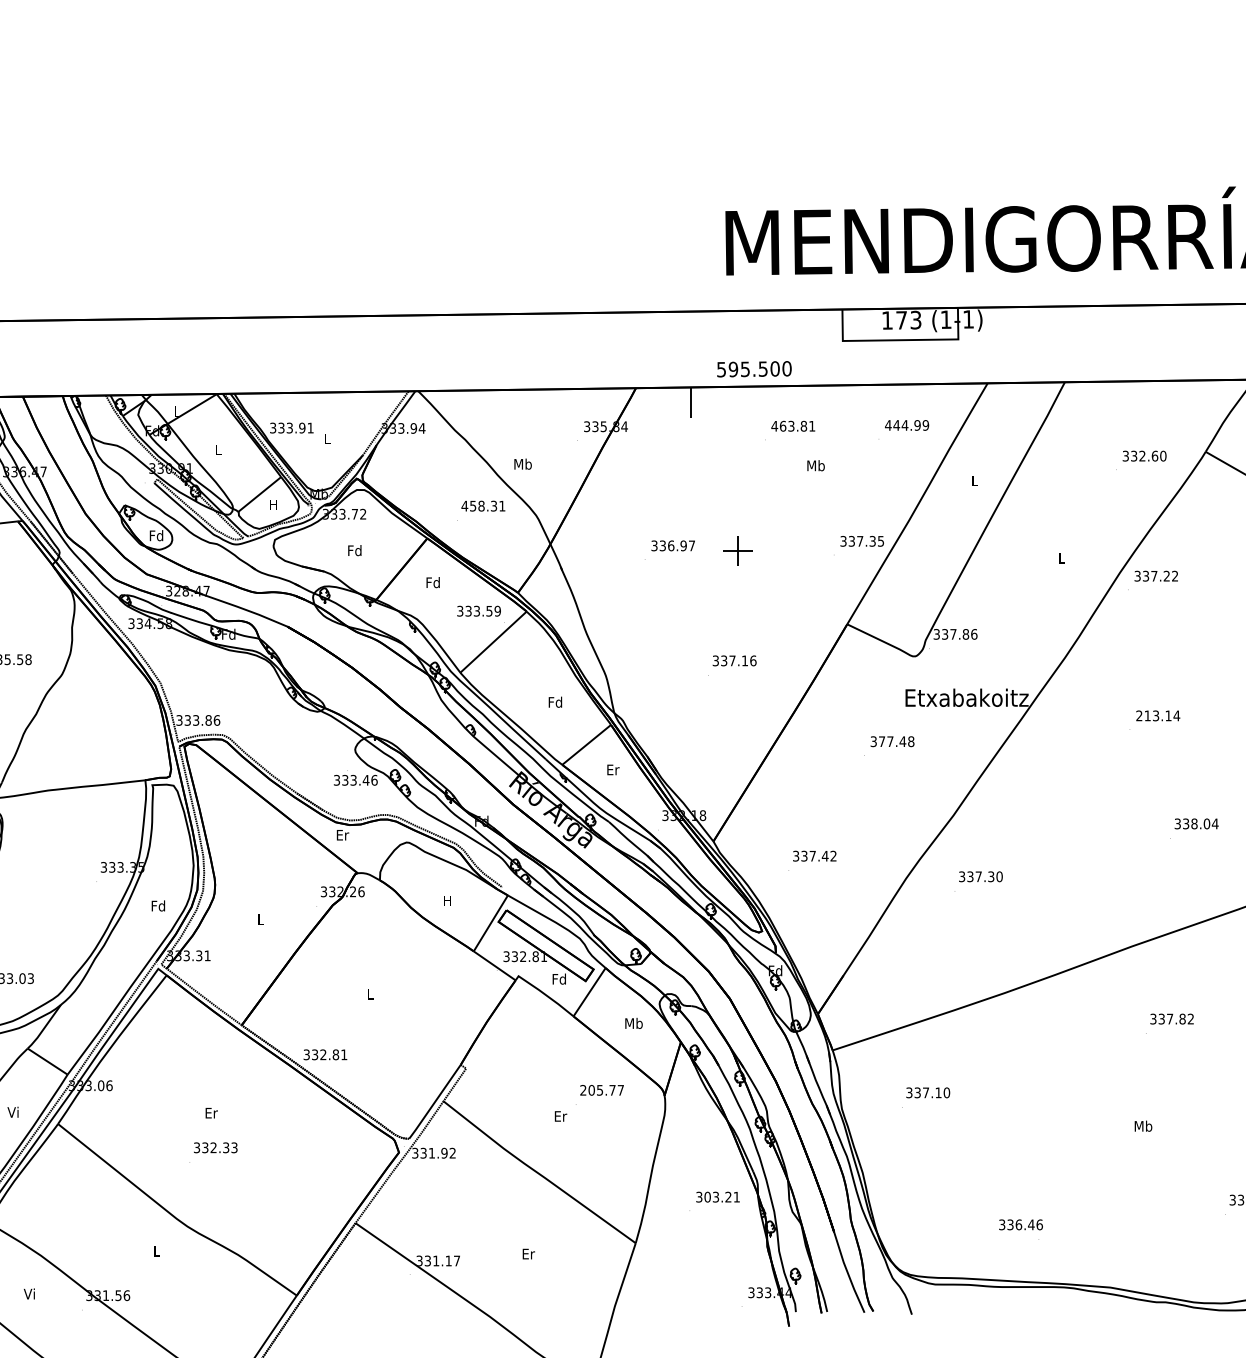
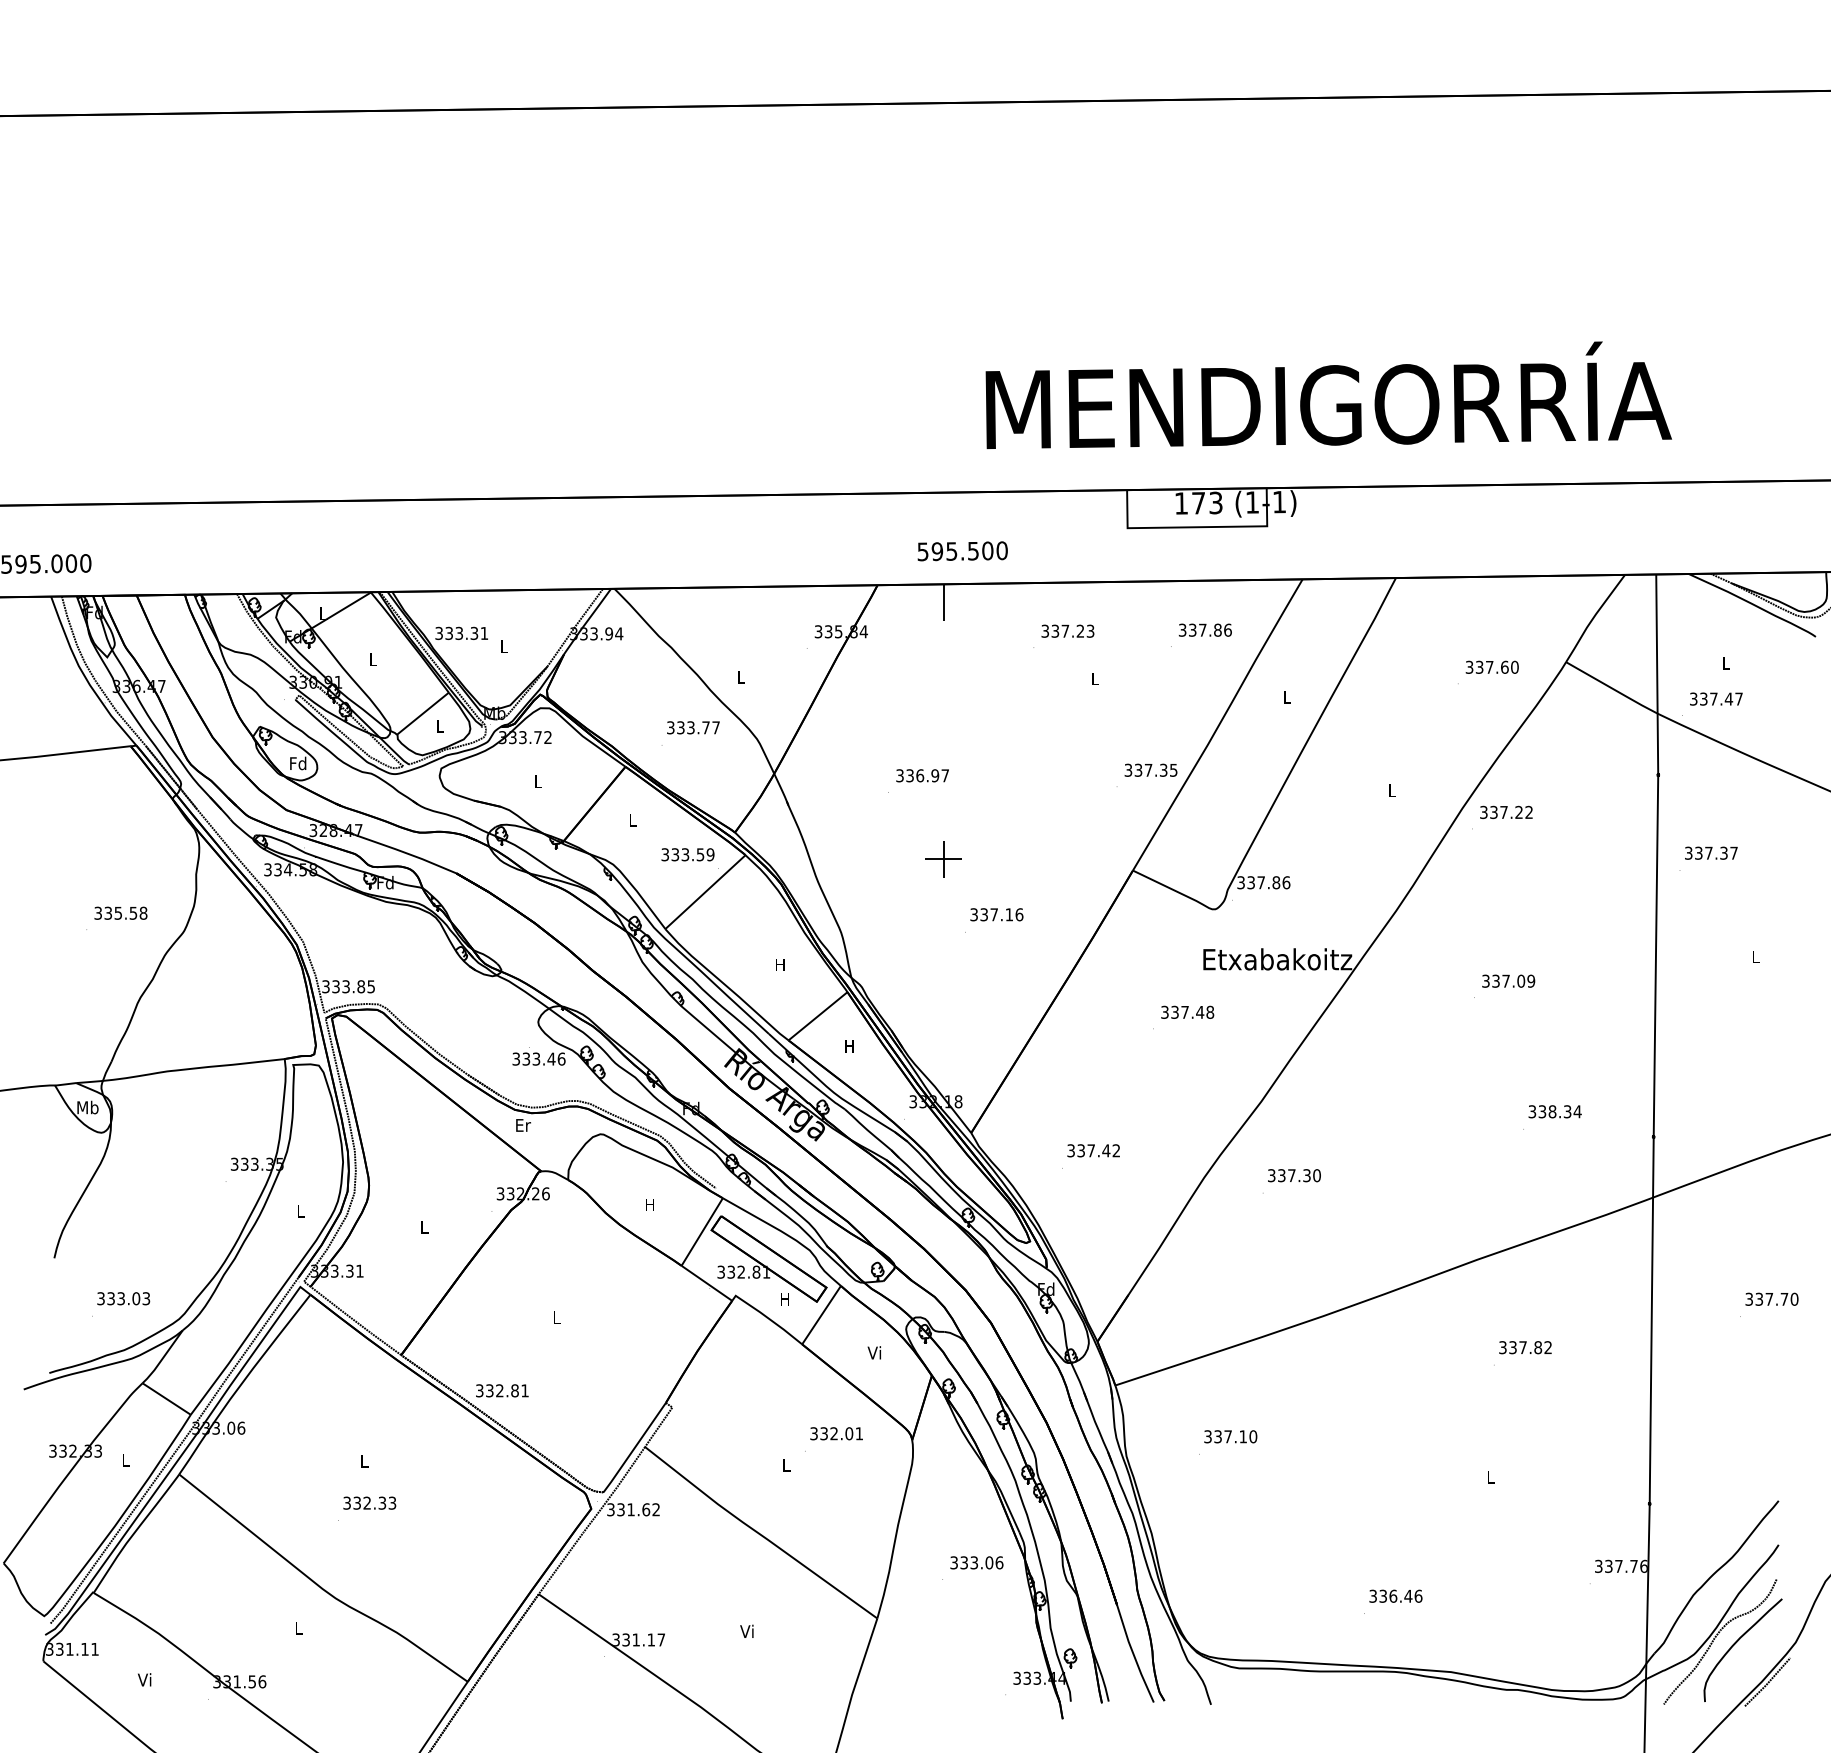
text: (754, 369) -> (962, 551), moved
text: (906, 424) -> (1204, 629), 444.99 -> 337.86
text: (793, 425) -> (1067, 630), 463.81 -> 337.23
text: (302, 428) -> (474, 633), 333.91 -> 333.31
text: (1142, 455) -> (1489, 666), 332.60 -> 337.60
text: (522, 463) -> (740, 676), Mb -> L
text: (815, 465) -> (1094, 678), Mb -> L
text: (273, 505) -> (439, 726), H -> L
text: (482, 505) -> (692, 727), 458.31 -> 333.77
text: (354, 550) -> (537, 781), Fd -> L
part: (737, 551) -> (943, 859), moved
text: (433, 582) -> (632, 819), Fd -> L
text: (555, 702) -> (780, 964), Fd -> H
text: (1158, 715) -> (1508, 980), 213.14 -> 337.09
text: (217, 720) -> (371, 986), 333.86 -> 333.85
text: (881, 740) -> (1174, 1011), 377.48 -> 337.48
text: (613, 769) -> (850, 1046), Er -> H
text: (1206, 823) -> (1567, 1111), 338.04 -> 338.34
text: (158, 905) -> (300, 1210), Fd -> L
text: (559, 979) -> (785, 1299), Fd -> H
text: (633, 1023) -> (874, 1352), Mb -> Vi
text: (601, 1090) -> (836, 1433), 205.77 -> 332.01
text: (12, 1111) -> (124, 1459), Vi -> L
text: (211, 1113) -> (364, 1461), Er -> L
text: (560, 1115) -> (786, 1464), Er -> L
text: (1143, 1125) -> (1490, 1476), Mb -> L
text: (444, 1153) -> (646, 1509), 331.92 -> 331.62
text: (721, 1196) -> (981, 1562), 303.21 -> 333.06
text: (1020, 1224) -> (1395, 1595), moved
text: (528, 1253) -> (747, 1630), Er -> Vi

